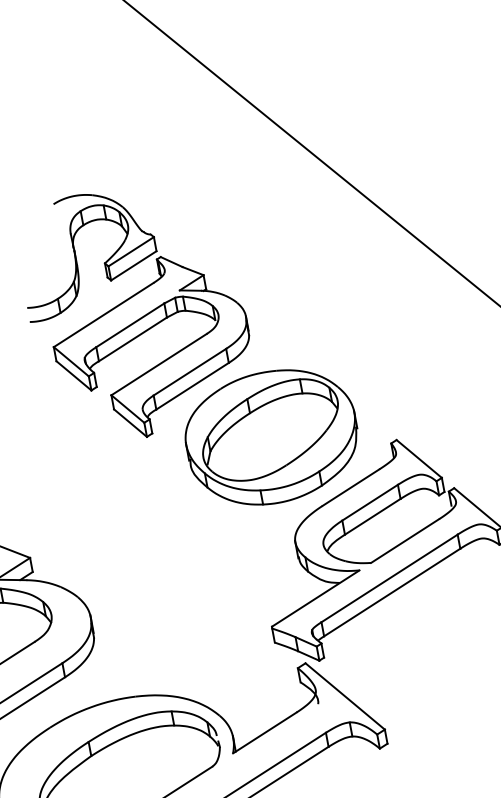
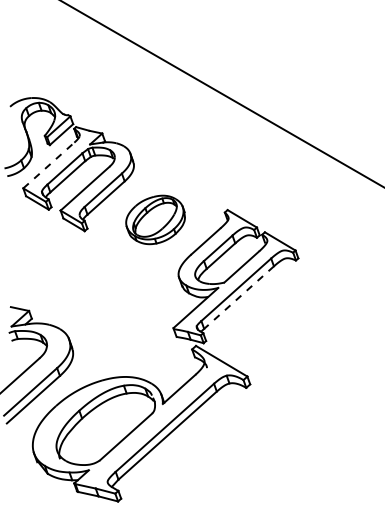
line: (104, 315) -> (49, 165), solid -> dashed
part: (270, 436) -> (155, 219), size x0.6
line: (392, 592) -> (239, 297), solid -> dashed

